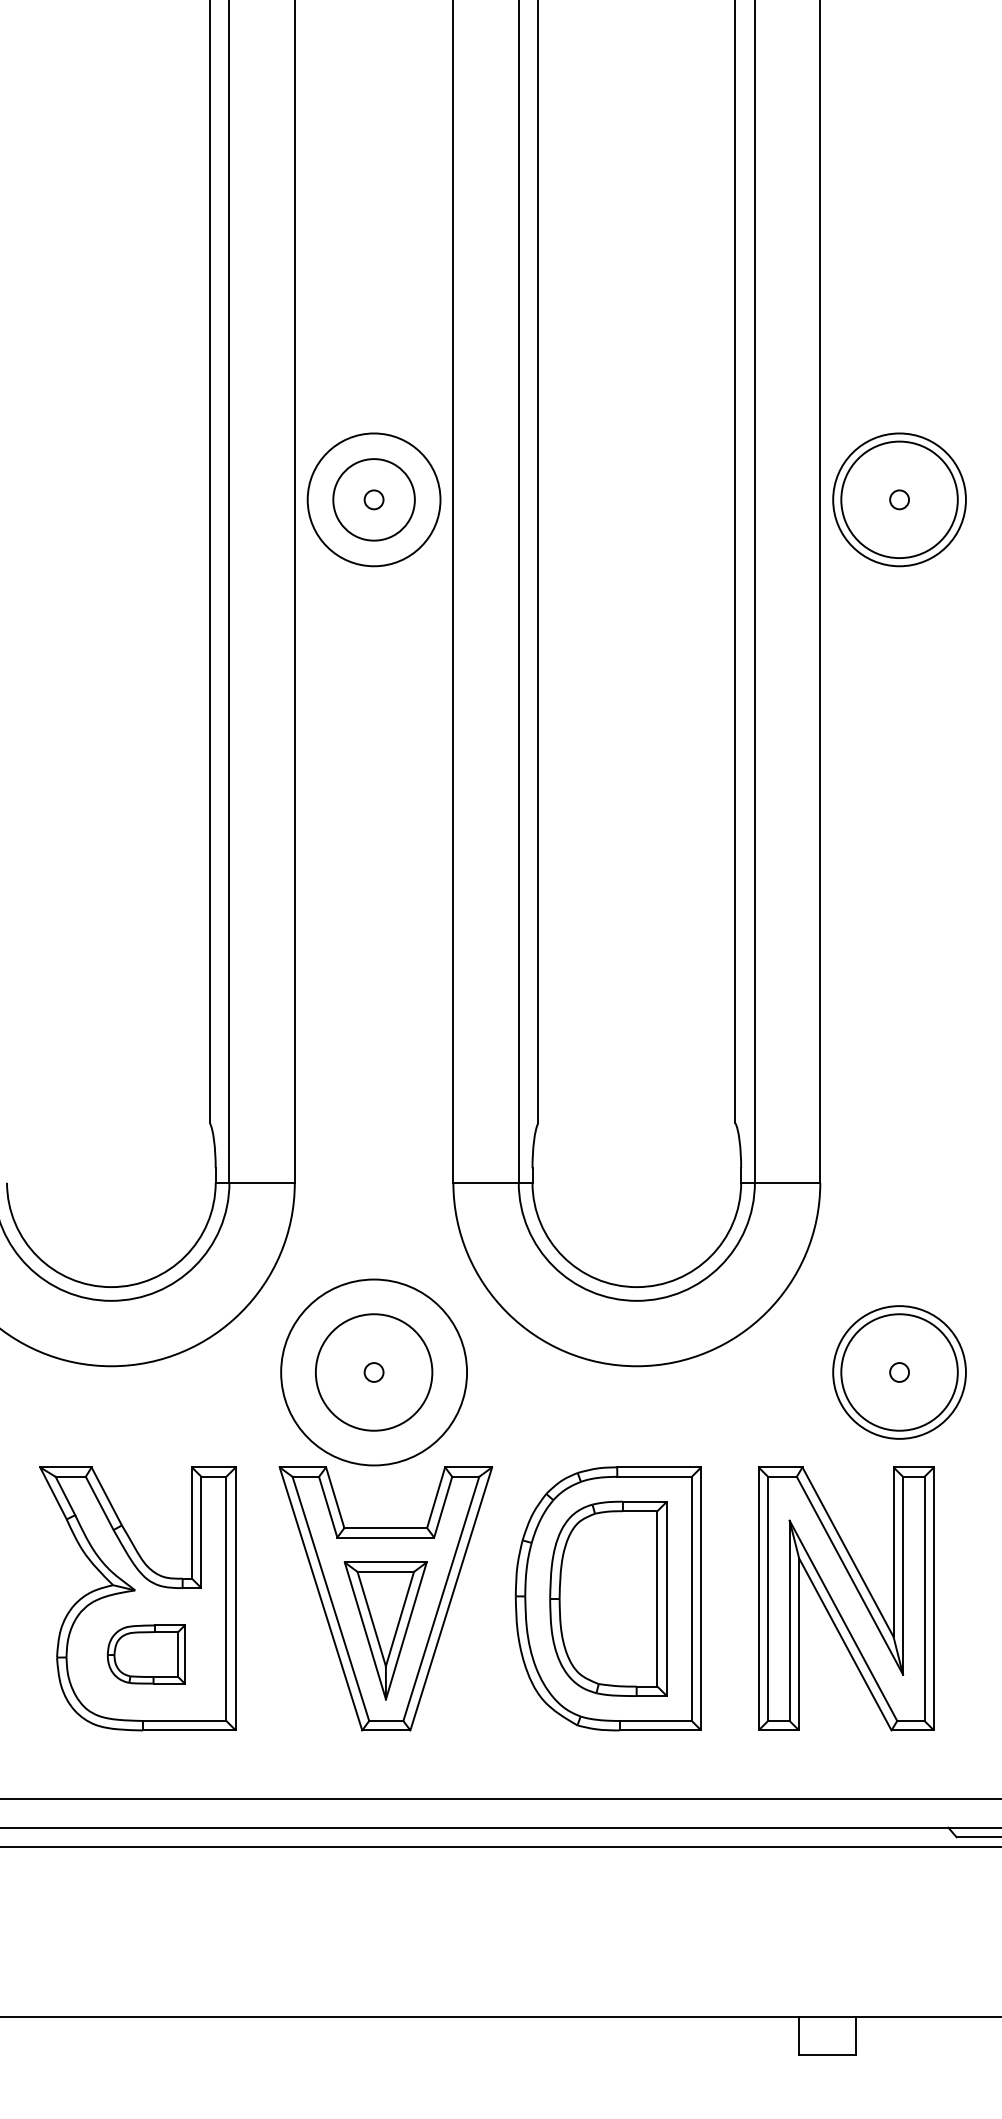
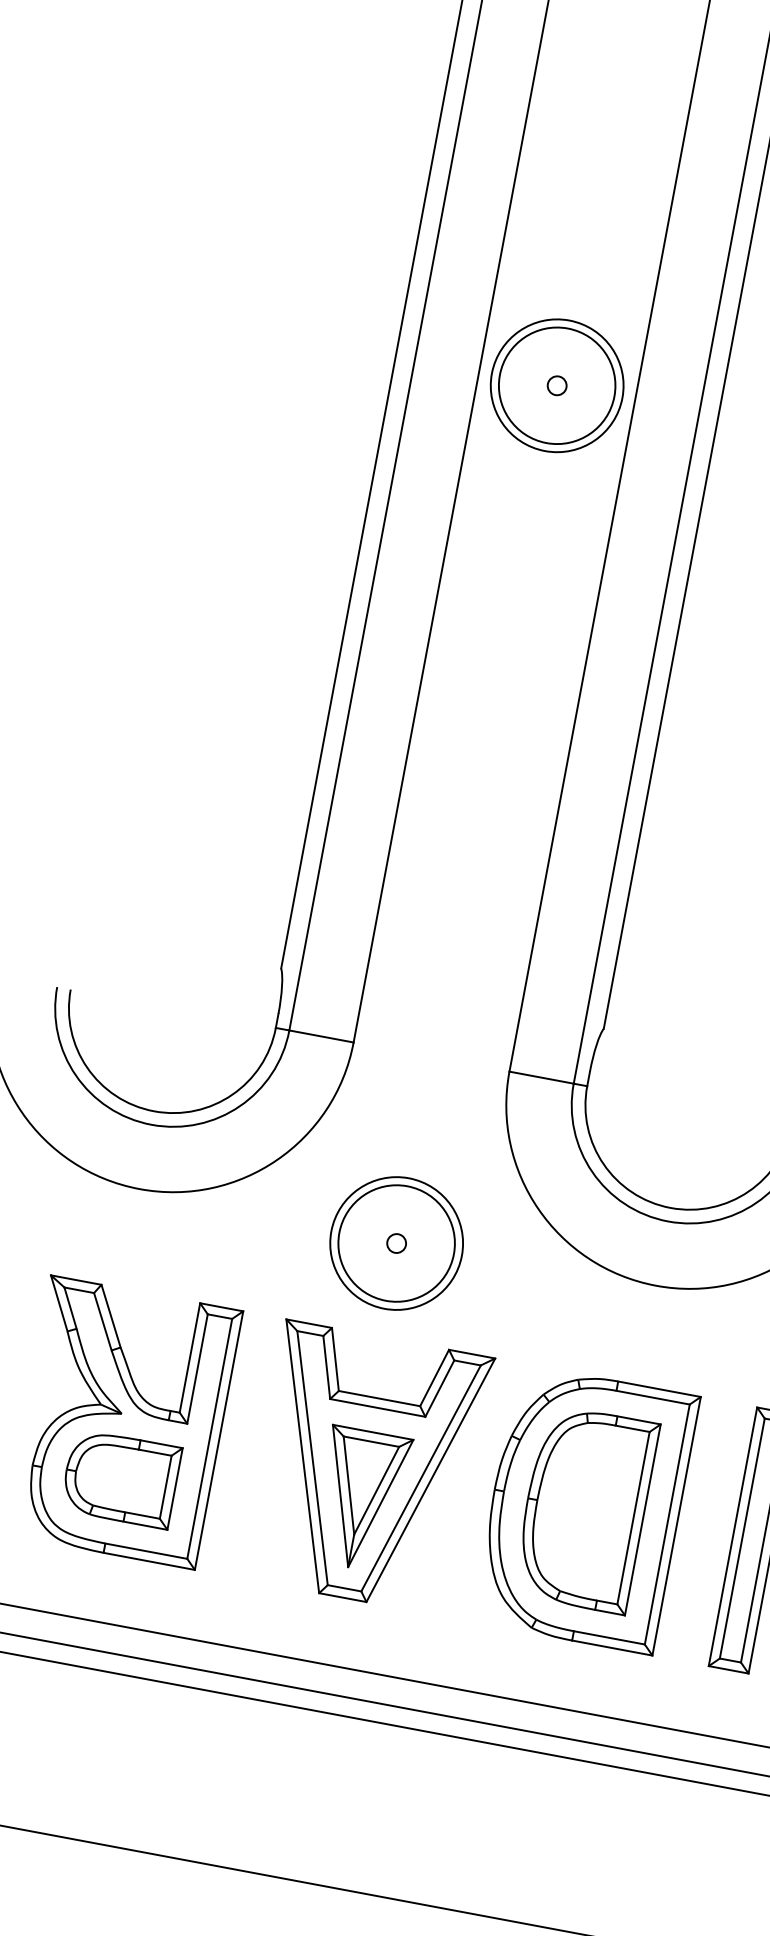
circle: (373, 499) -> (556, 385), size x1.43
circle: (373, 1372) -> (396, 1243), size x0.71
part: (145, 1654) -> (120, 1478), size x1.43

